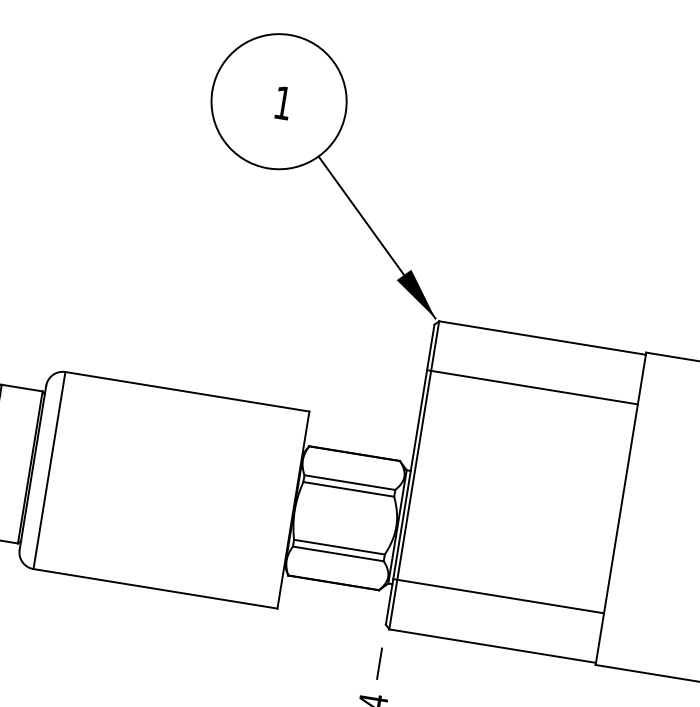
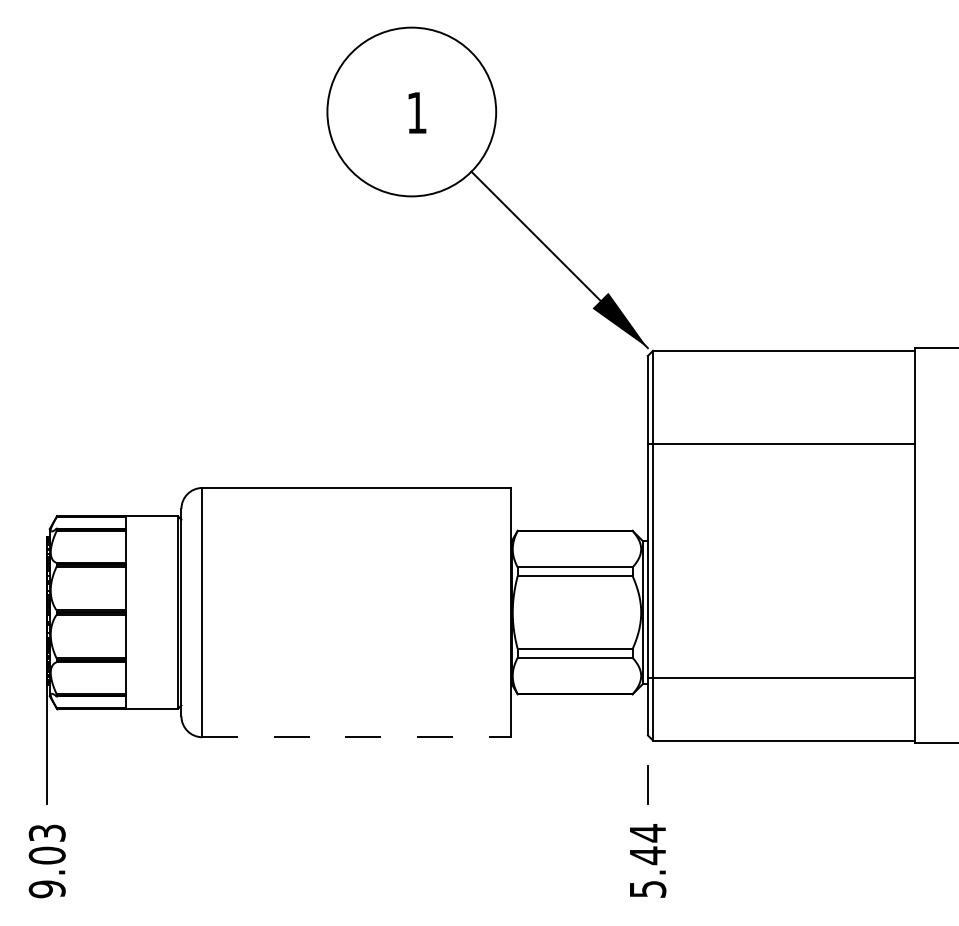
line: (531, 387) -> (780, 443), moved
line: (156, 589) -> (357, 737), solid -> dashed

